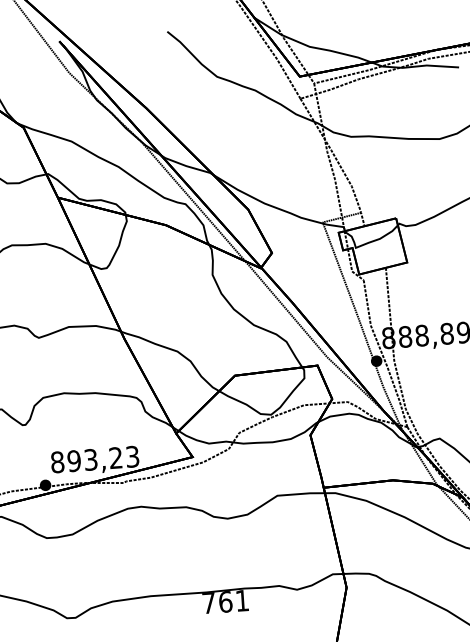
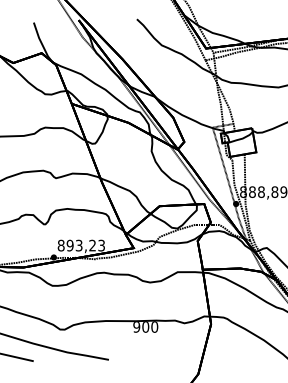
text: (225, 600) -> (145, 326), 761 -> 900

